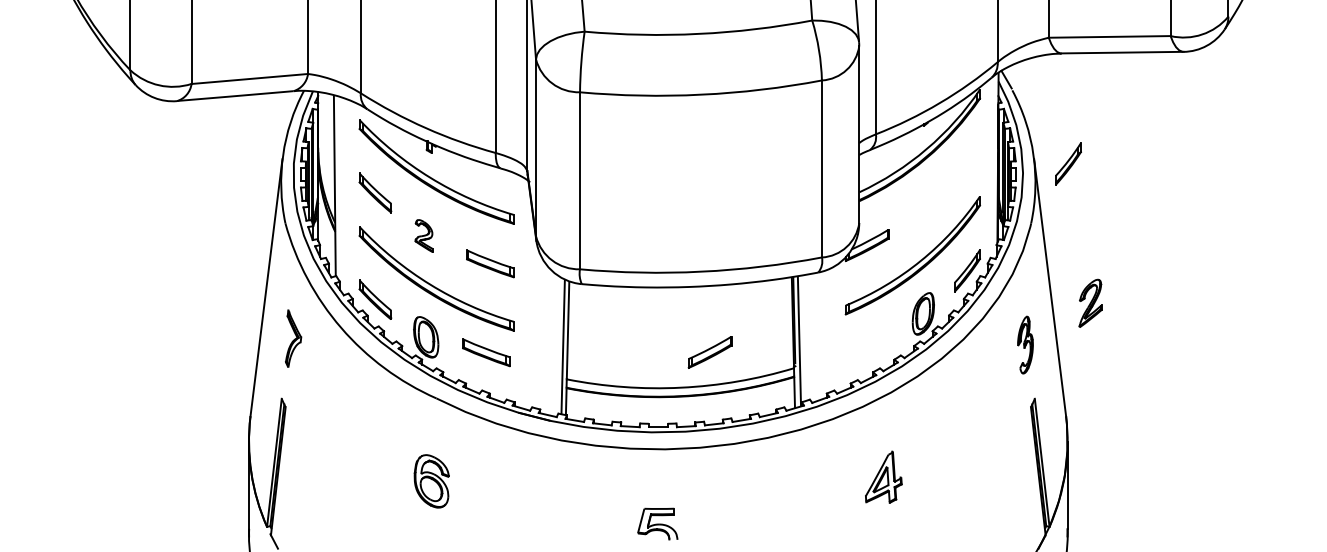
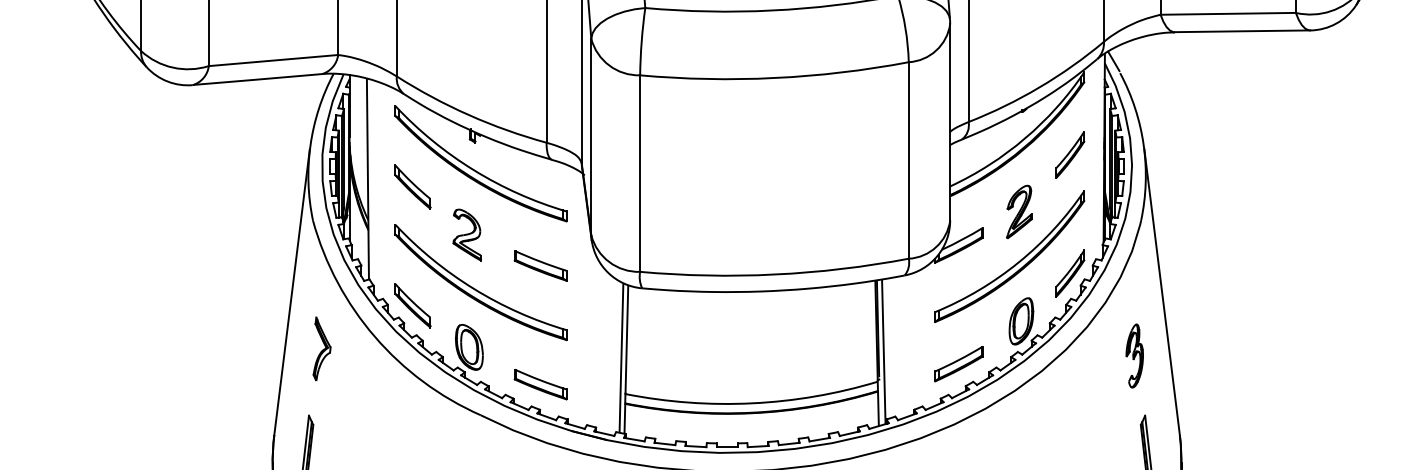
part: (1068, 163) -> (1070, 154), moved
part: (423, 235) -> (466, 234), size x1.43
part: (1090, 302) -> (1019, 211), moved
part: (486, 352) -> (540, 384), moved
part: (709, 352) -> (958, 364), moved

